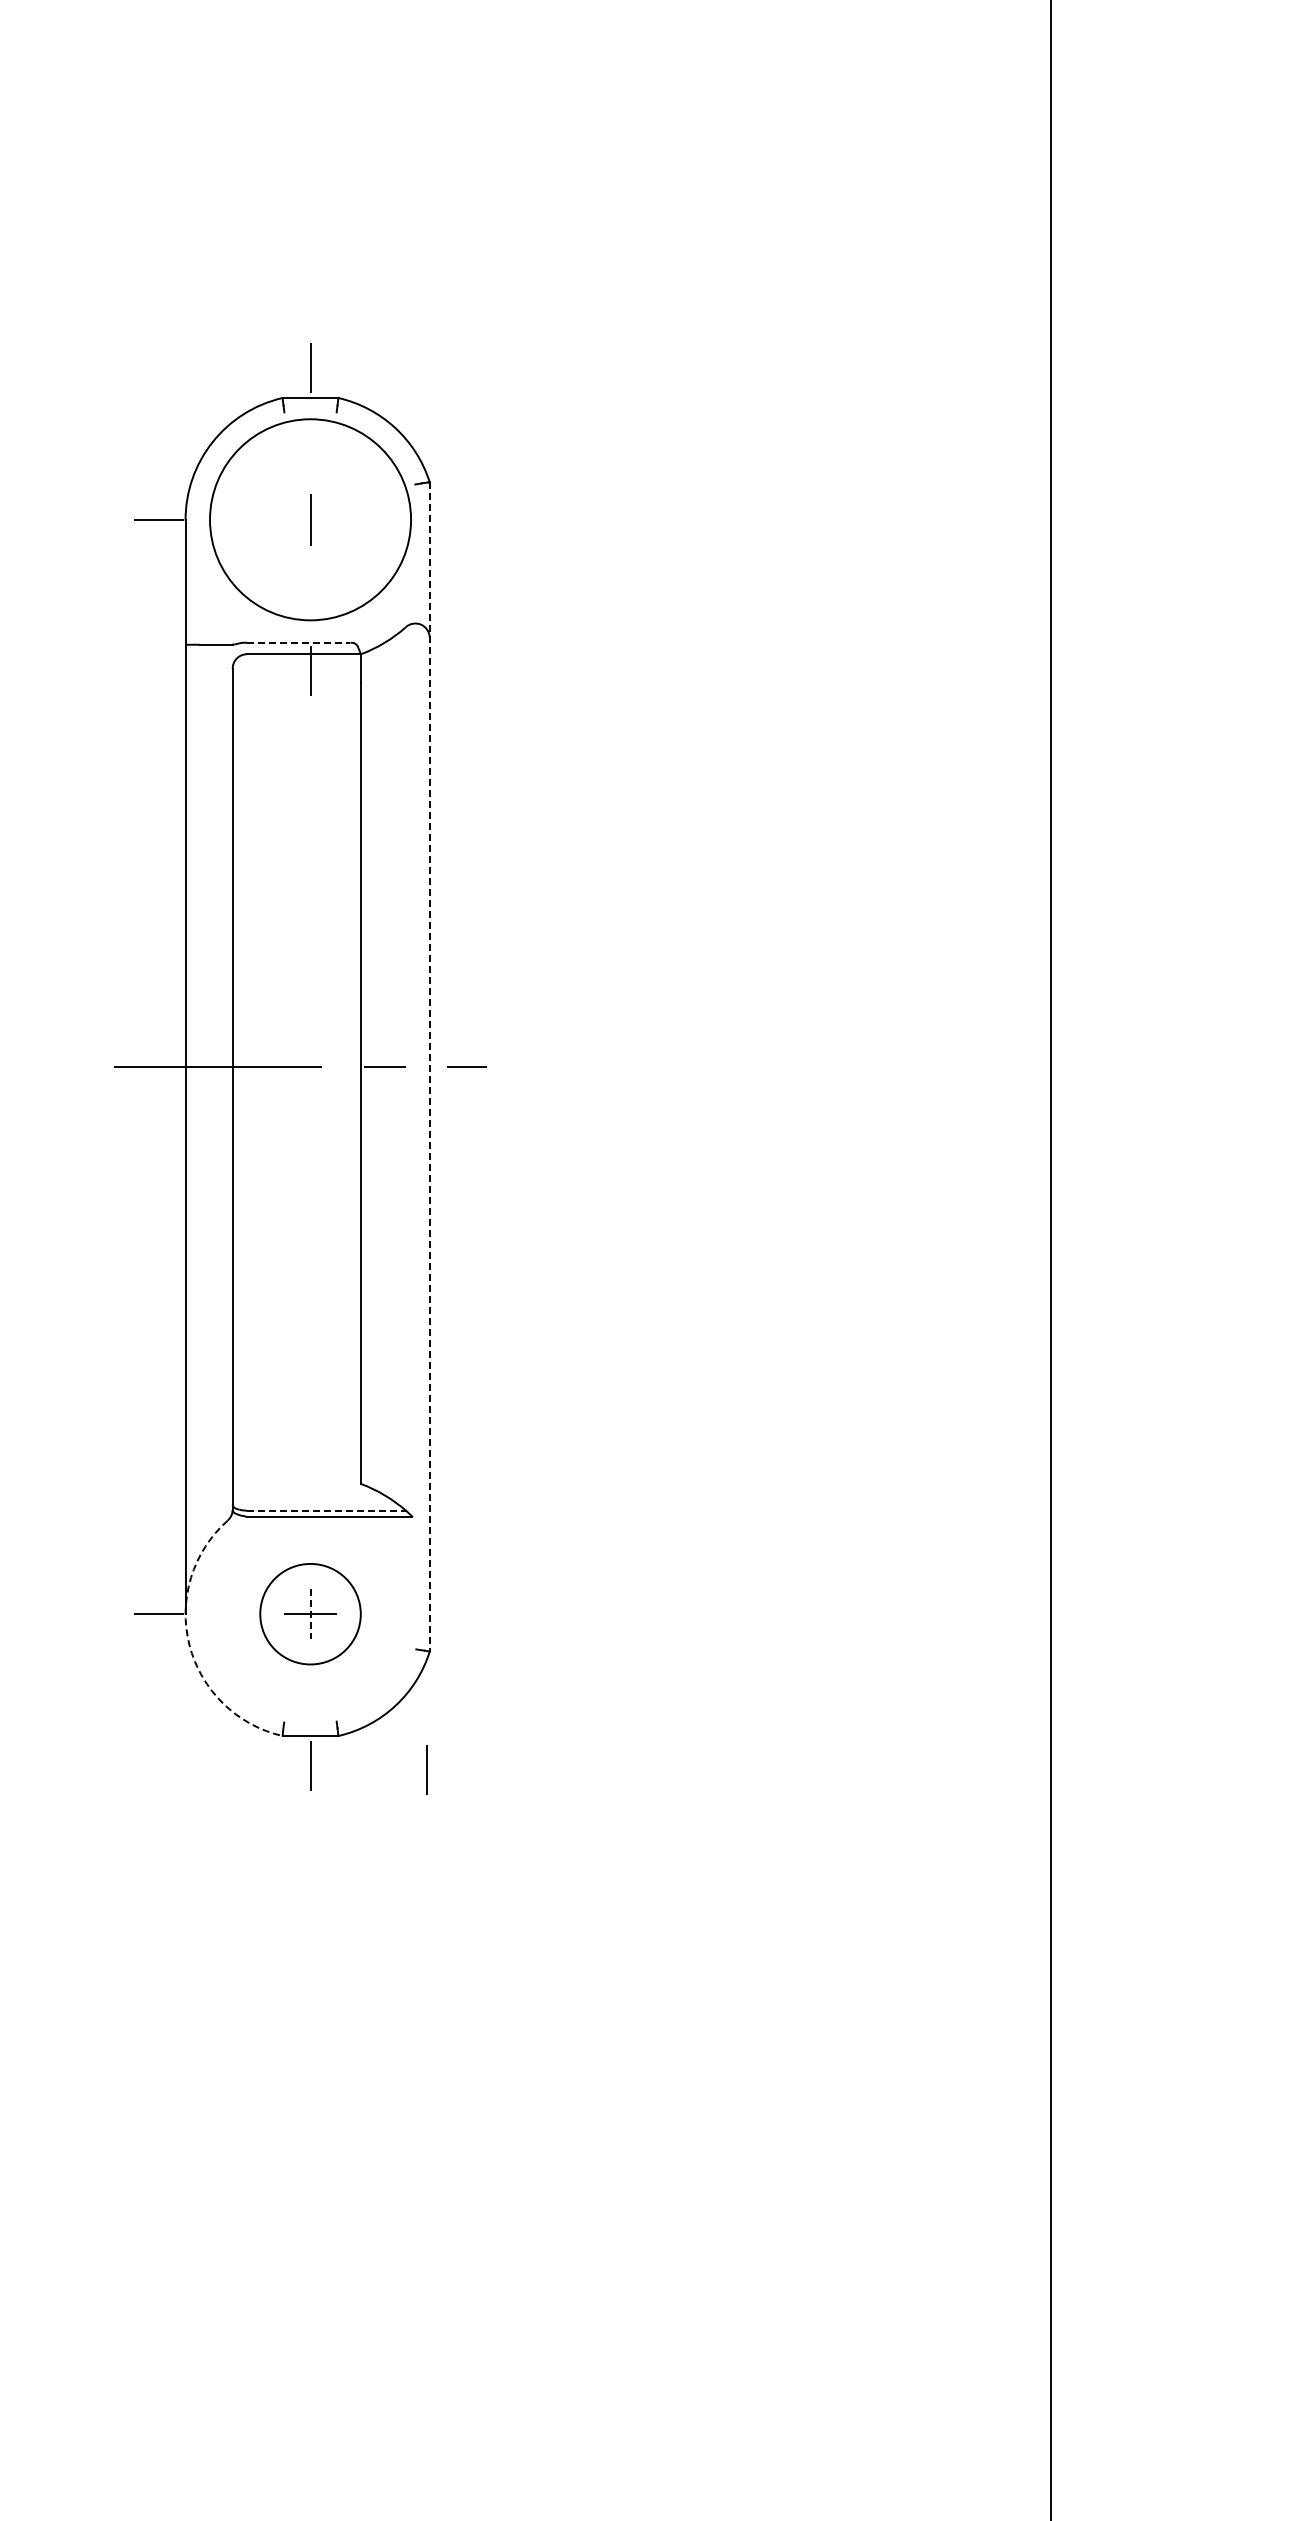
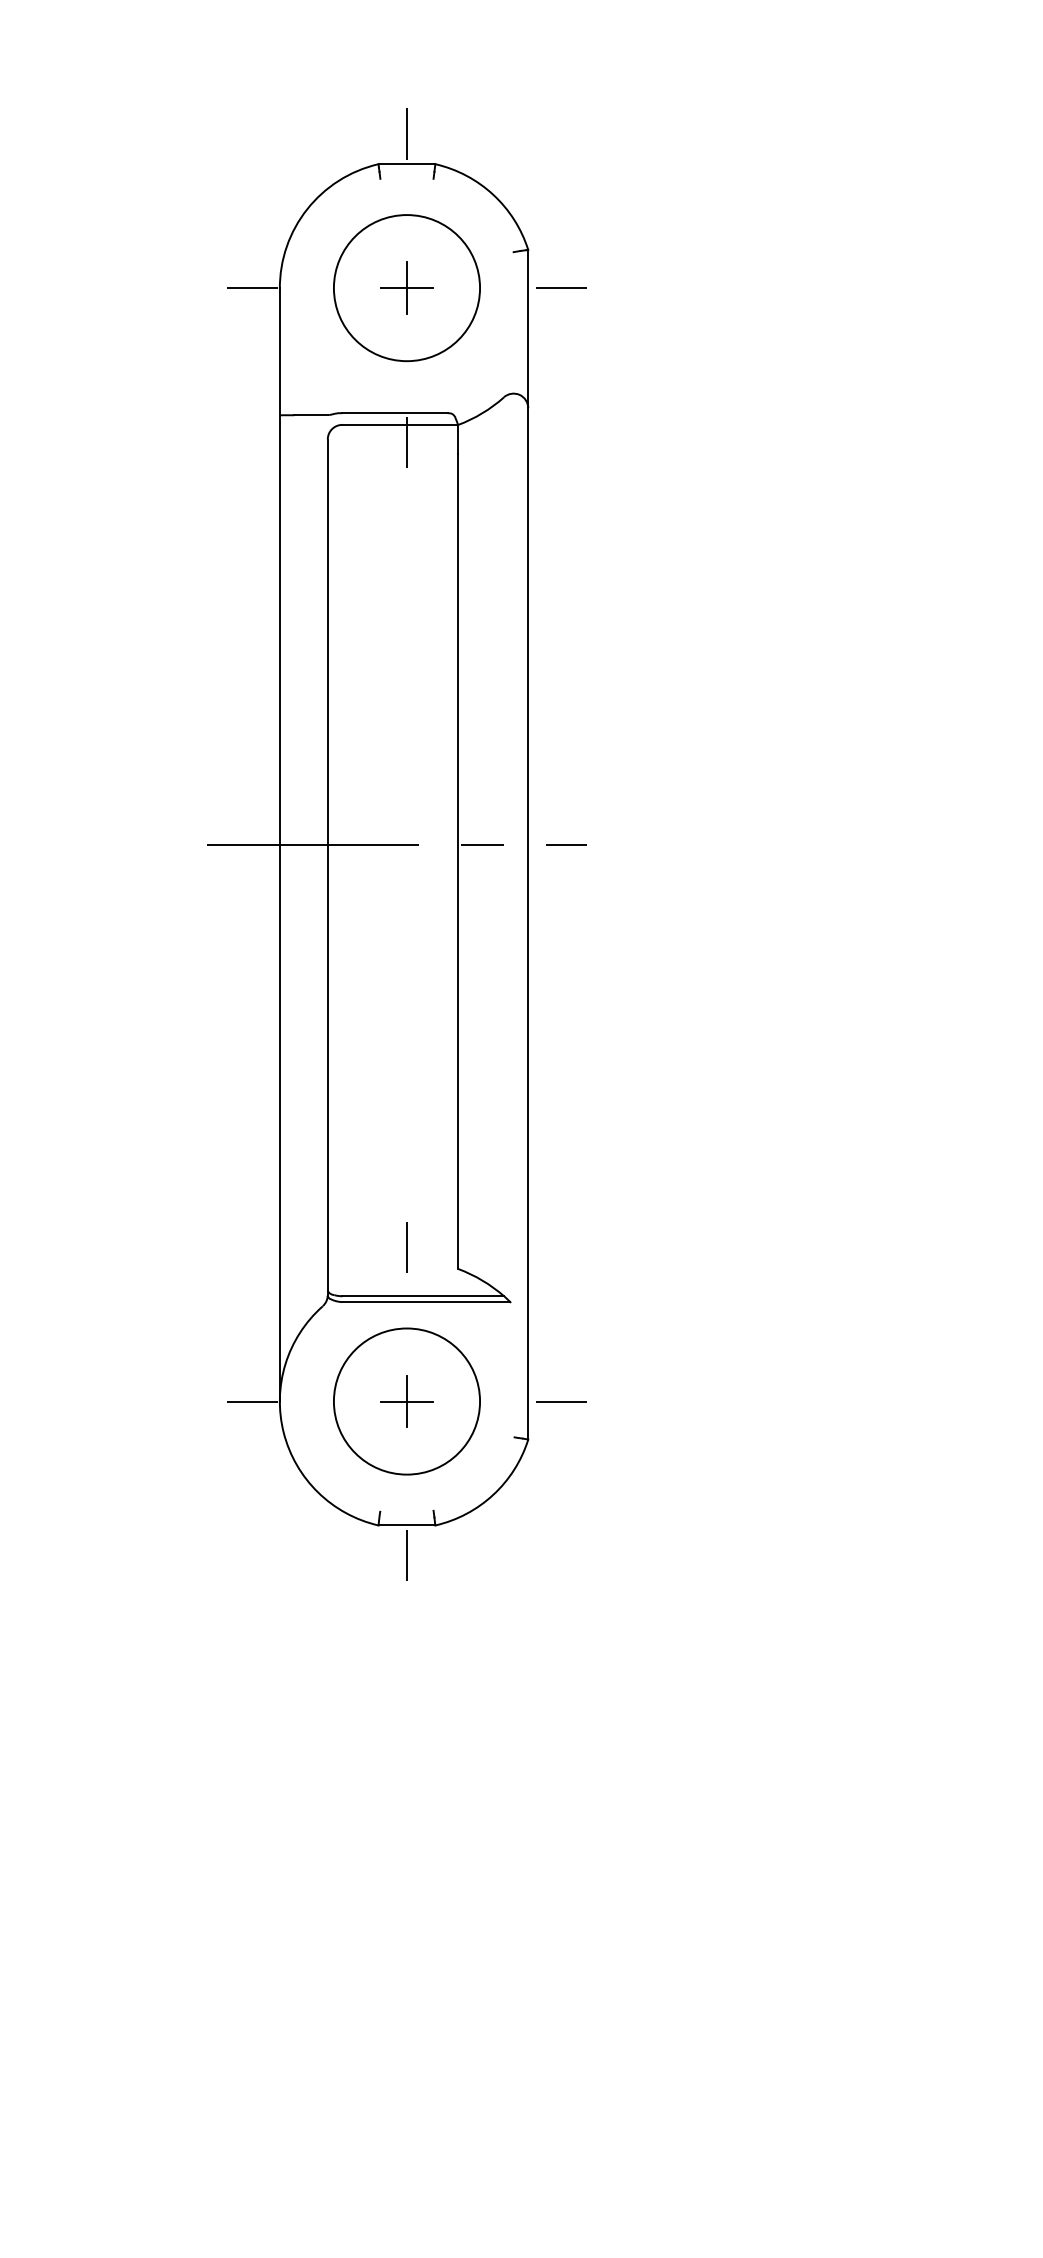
circle: (310, 519) -> (406, 287), size x0.71
line: (310, 519) -> (406, 287), added
line: (461, 519) -> (560, 287), added
line: (298, 642) -> (394, 412), dashed -> solid
line: (429, 1066) -> (528, 844), dashed -> solid
line: (326, 1510) -> (423, 1296), dashed -> solid
circle: (310, 1614) -> (406, 1401), size x1.43
line: (310, 1614) -> (406, 1401), dashed -> solid
line: (461, 1614) -> (560, 1401), added
arc: (189, 1645) -> (283, 1433), dashed -> solid
line: (426, 1769) -> (406, 1247), moved

